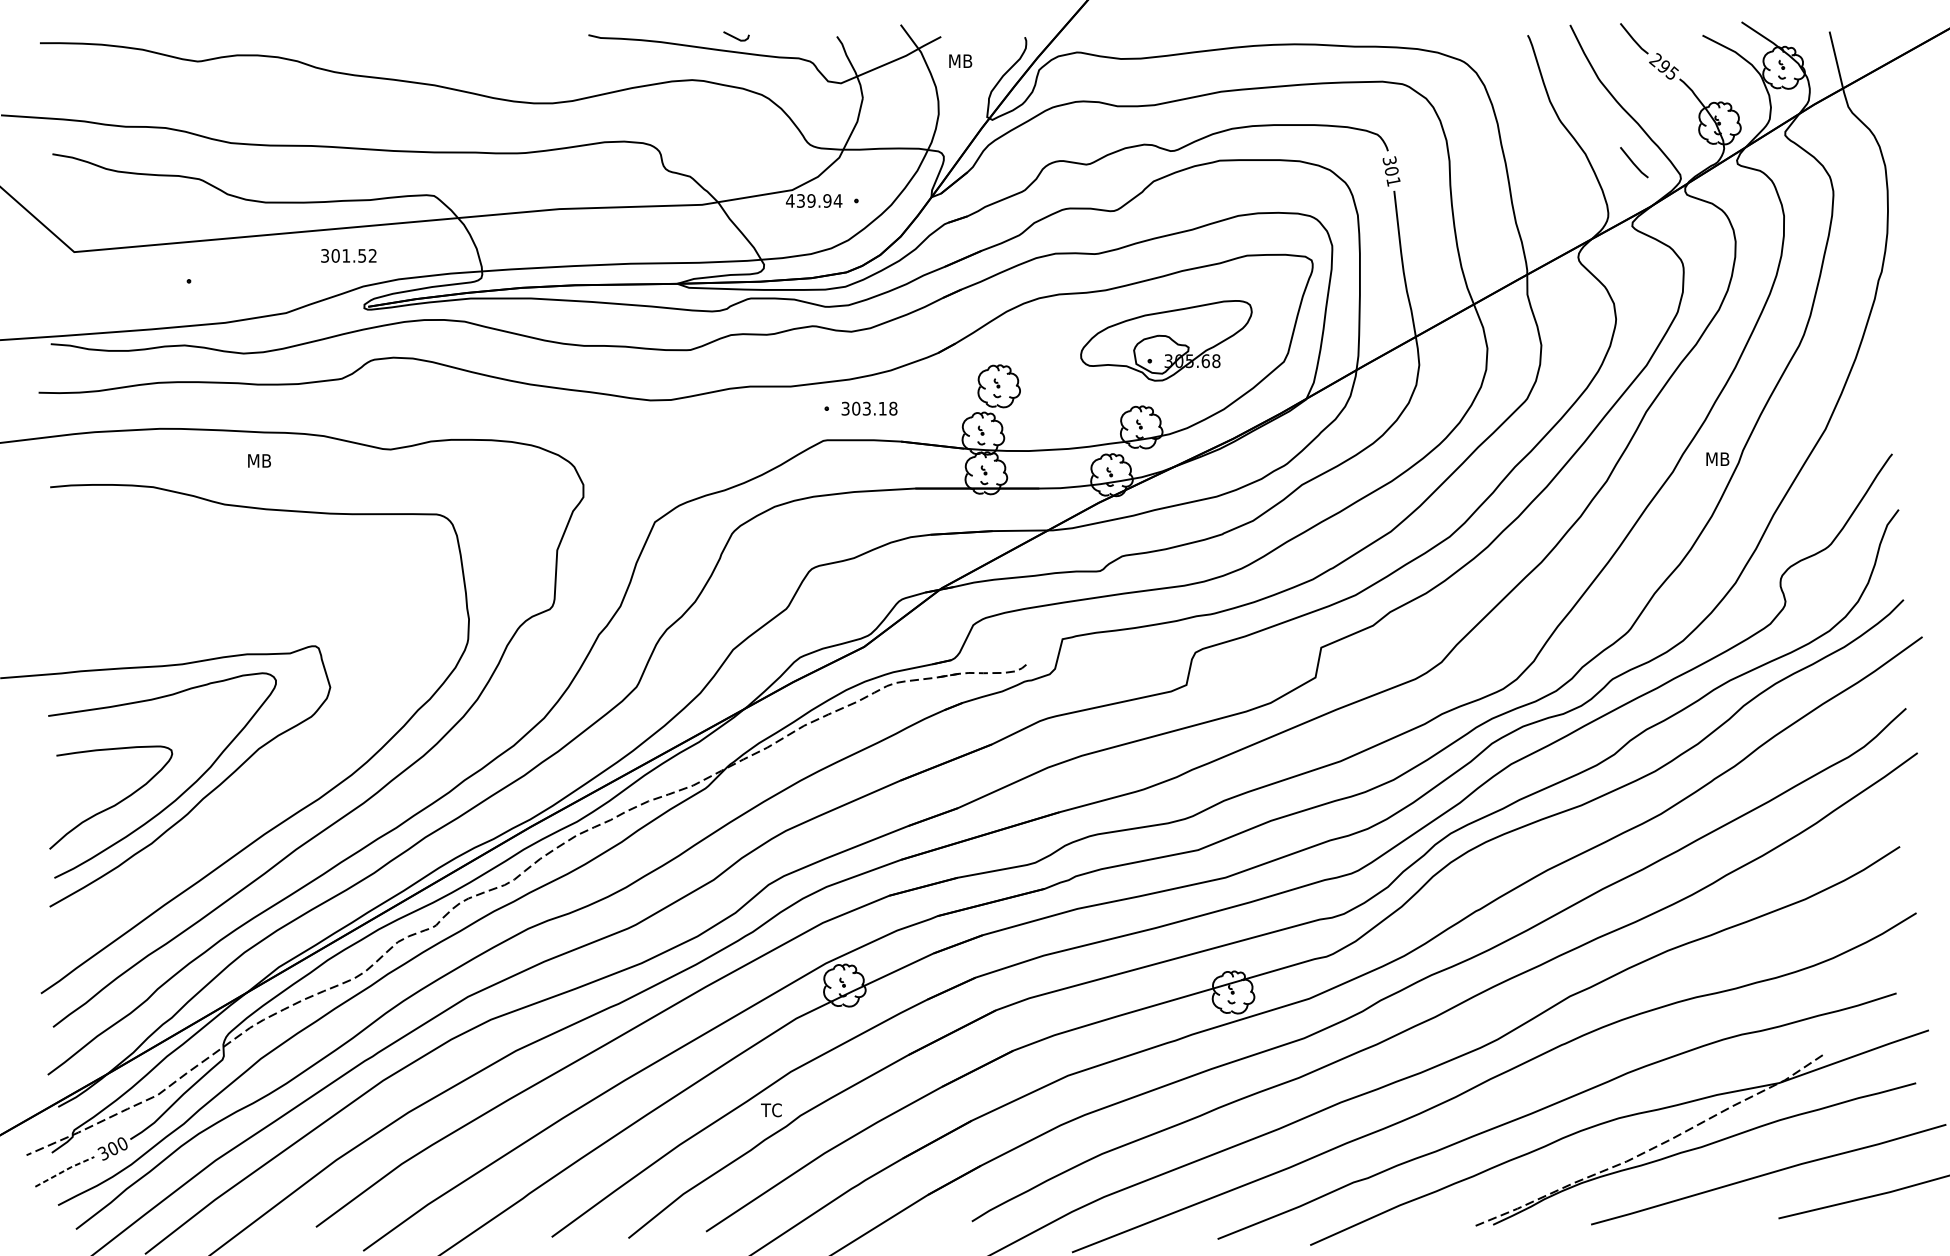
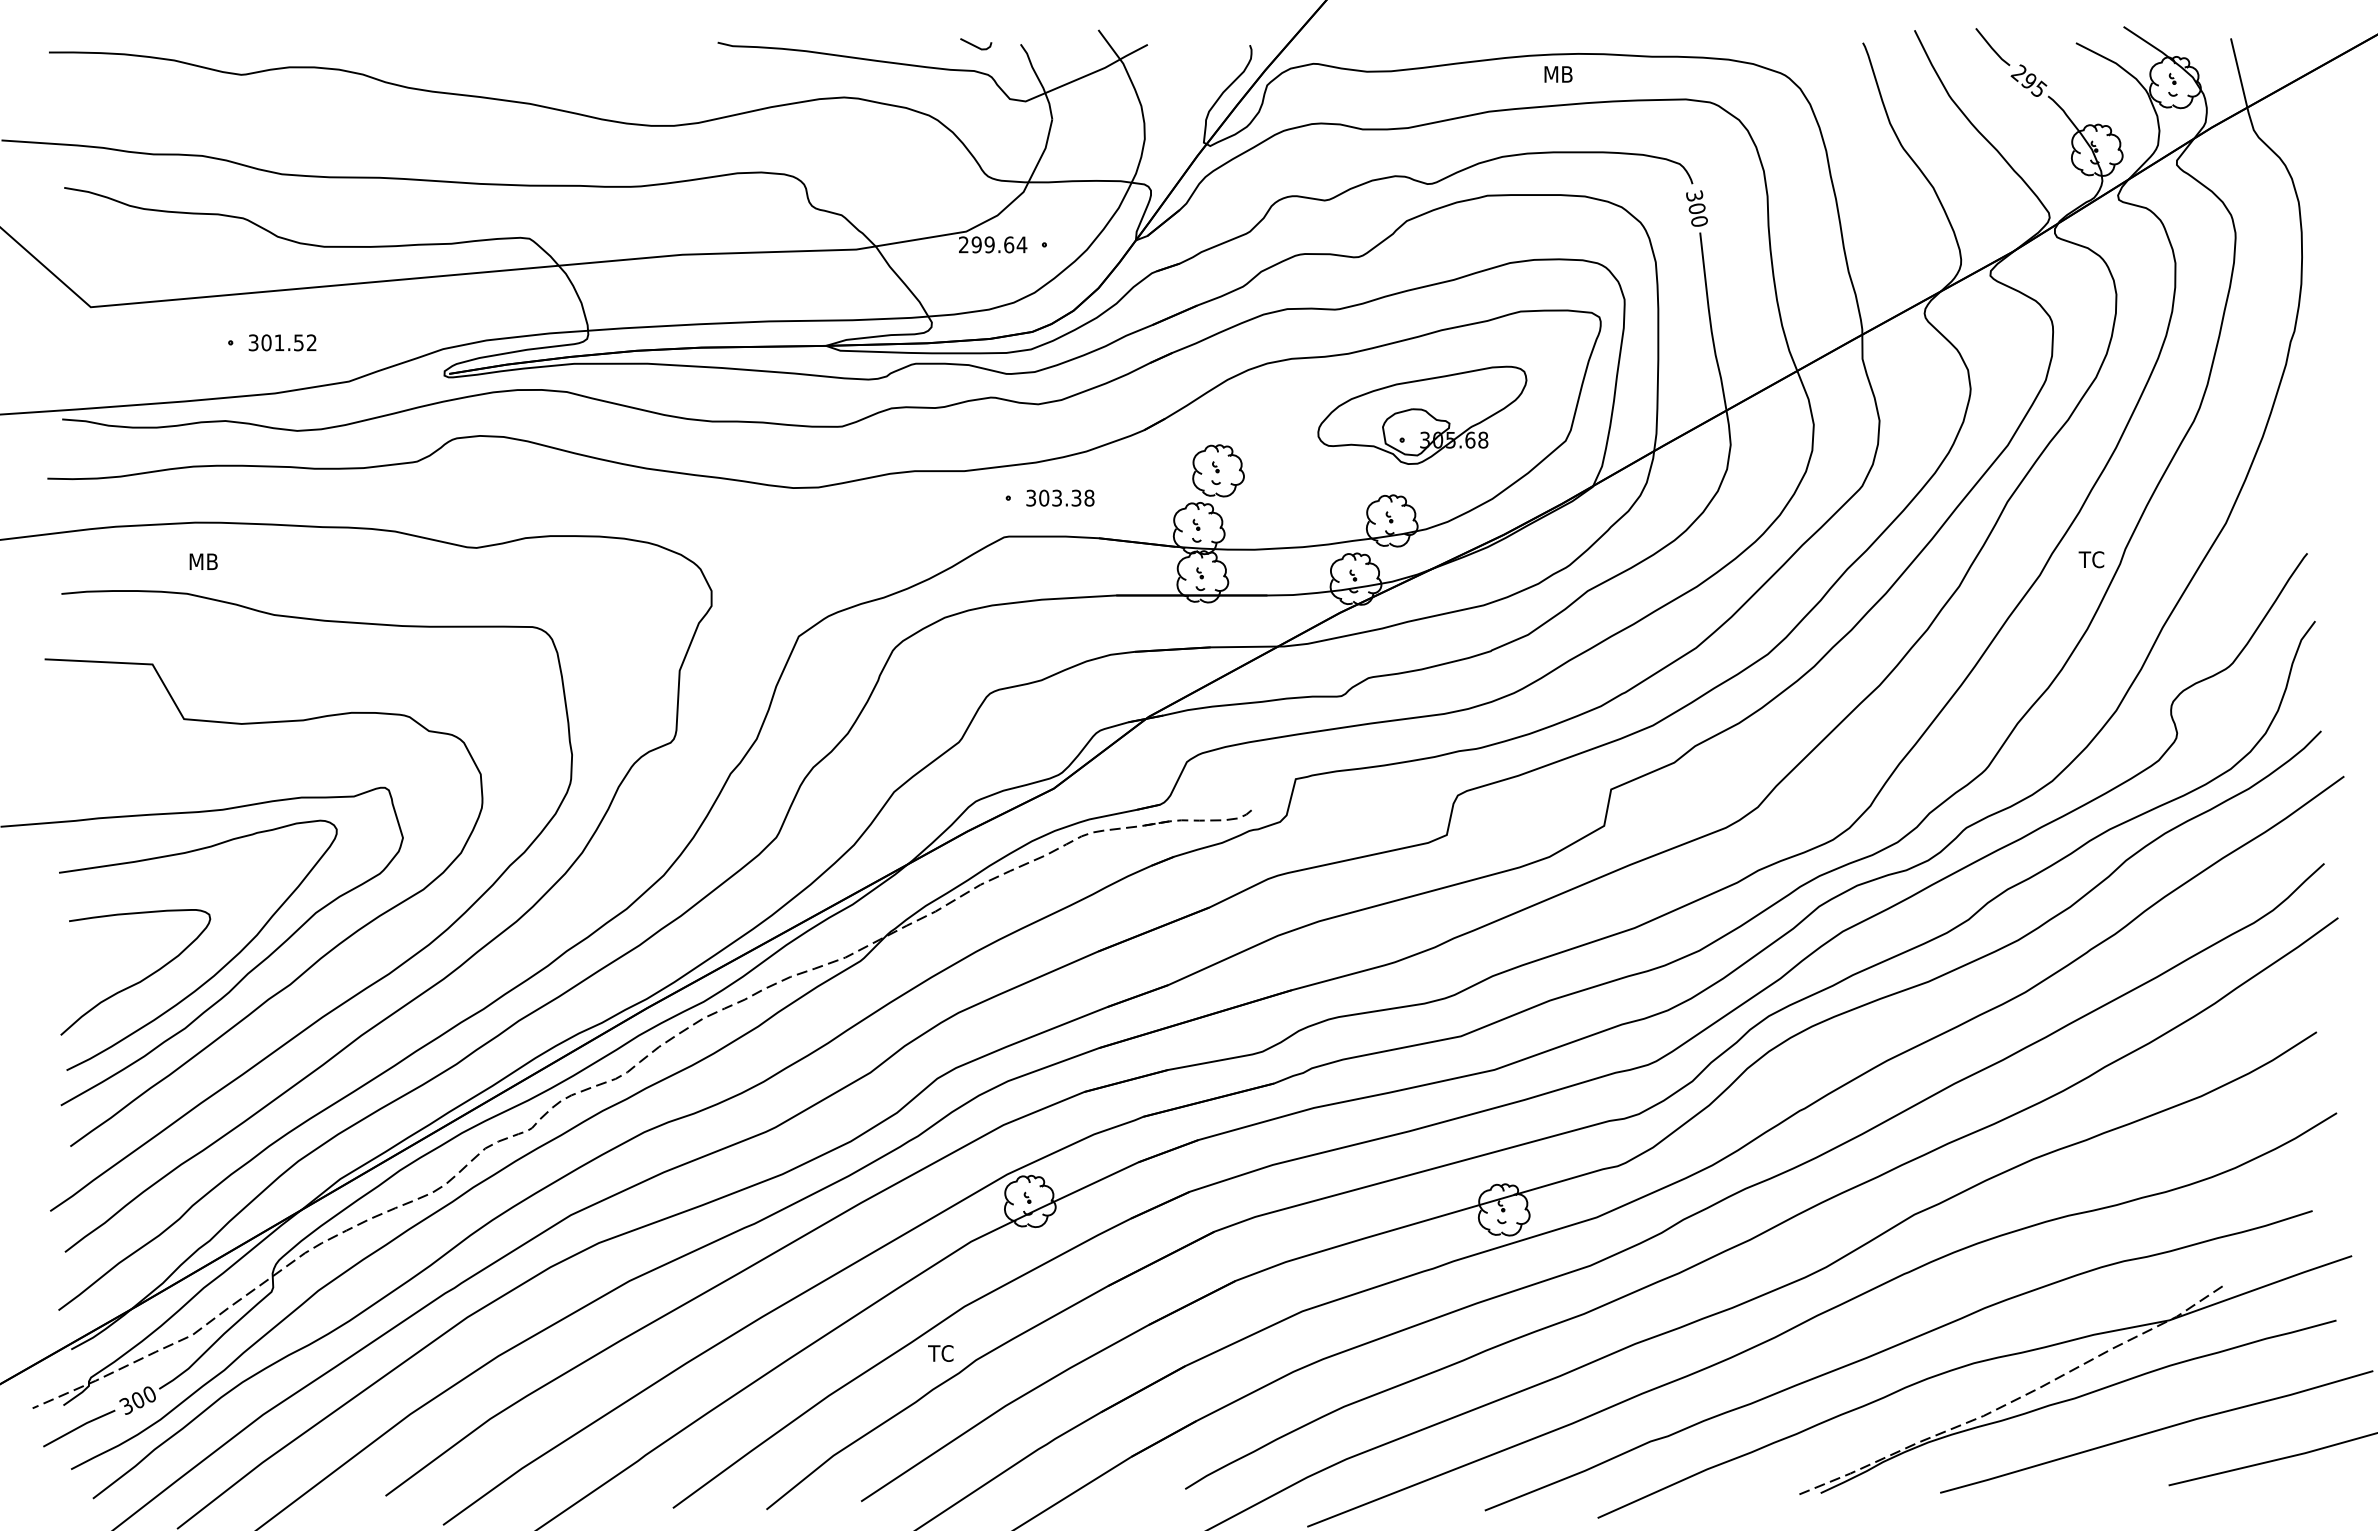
line: (736, 37) -> (976, 45), moved
text: (960, 61) -> (1558, 74), moved
line: (1634, 162) -> (1992, 198), removed
text: (1392, 181) -> (1698, 221), 301 -> 300
text: (808, 200) -> (986, 244), 439.94 -> 299.64
text: (348, 255) -> (282, 342), moved
text: (882, 408) -> (1076, 497), 303.18 -> 303.38
text: (1716, 459) -> (2093, 559), MB -> TC
text: (259, 460) -> (203, 561), moved
curve: (259, 787) -> (316, 960), added
line: (64, 1170) -> (79, 1426), dashed -> solid

